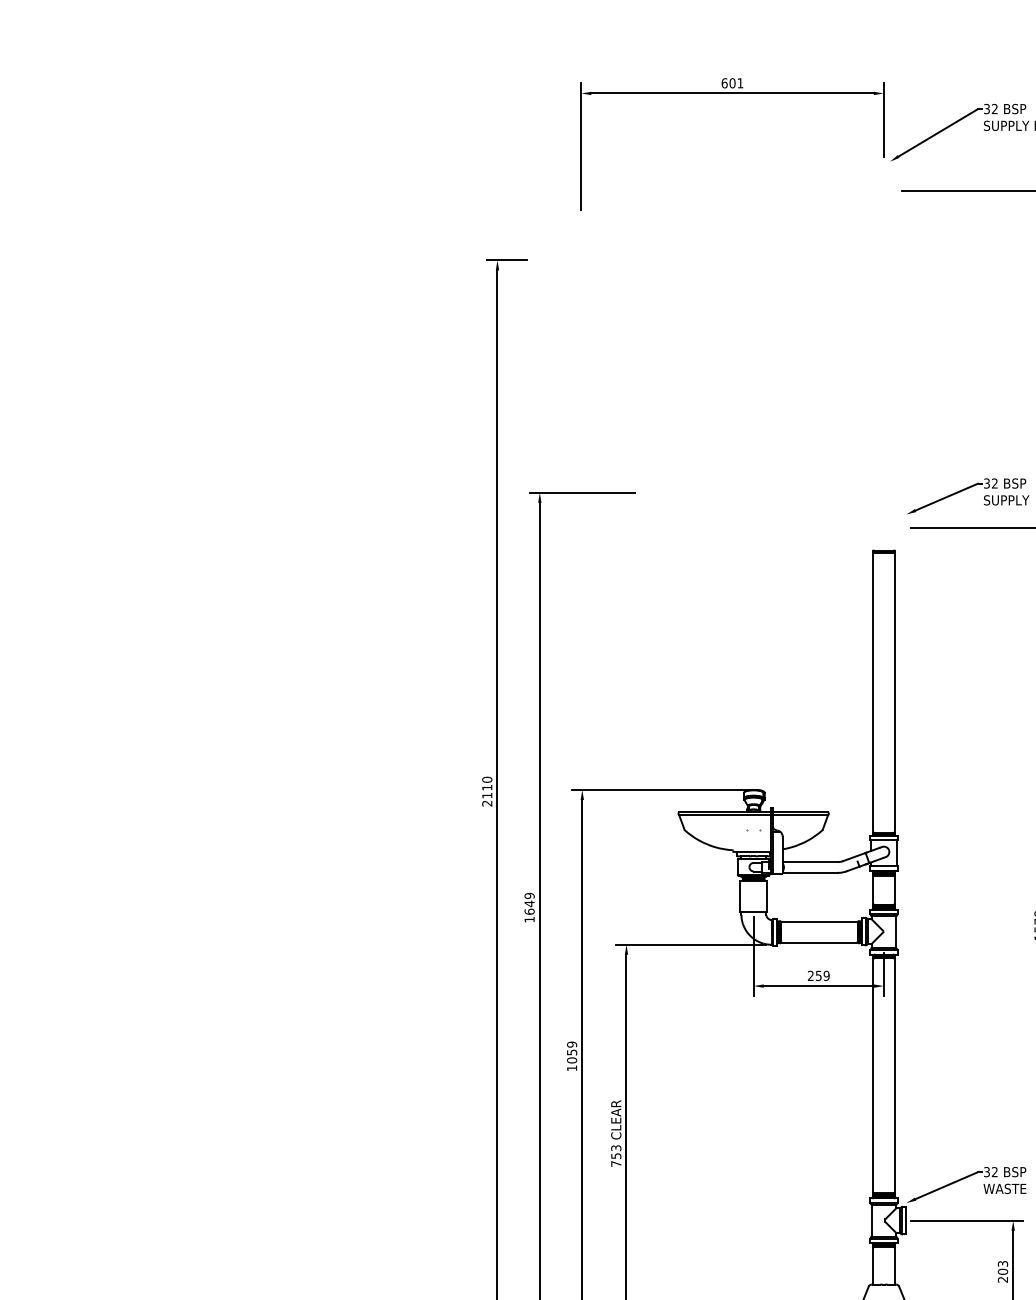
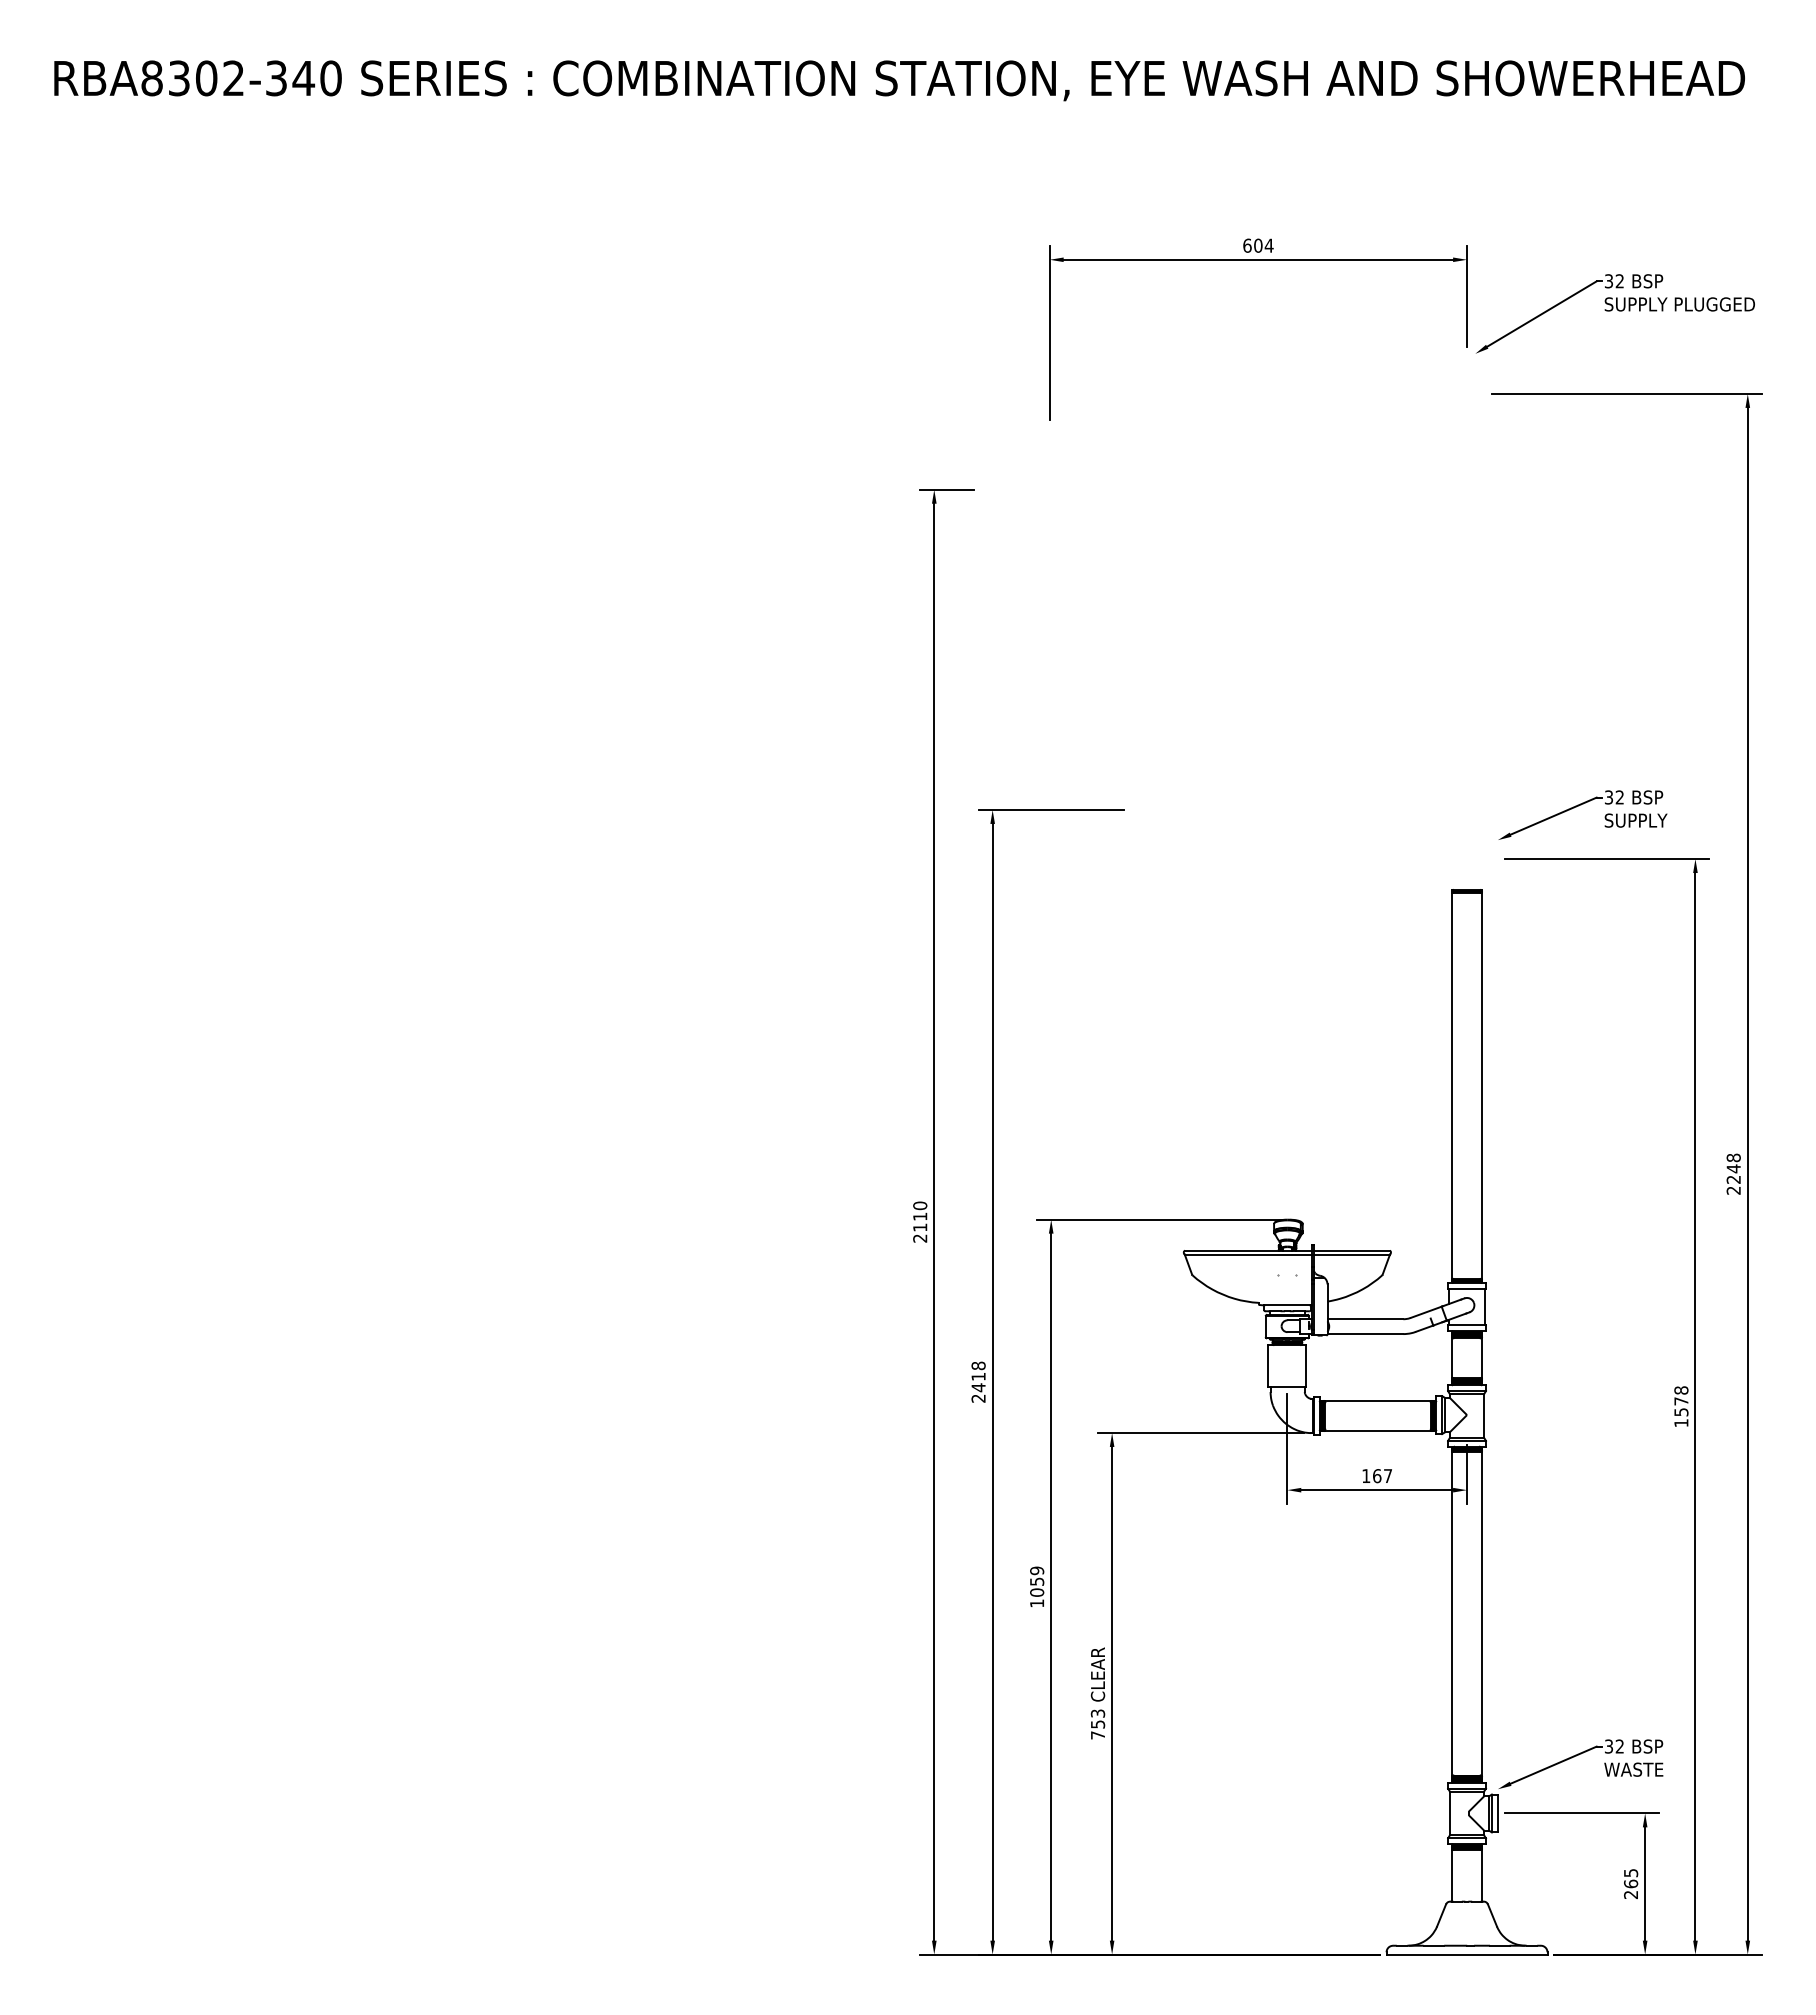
text: (739, 83) -> (1268, 245), 601 -> 604
text: (529, 907) -> (978, 1381), 1649 -> 2418
text: (819, 976) -> (1377, 1476), 259 -> 167
text: (1002, 1267) -> (1630, 1878), 203 -> 265

